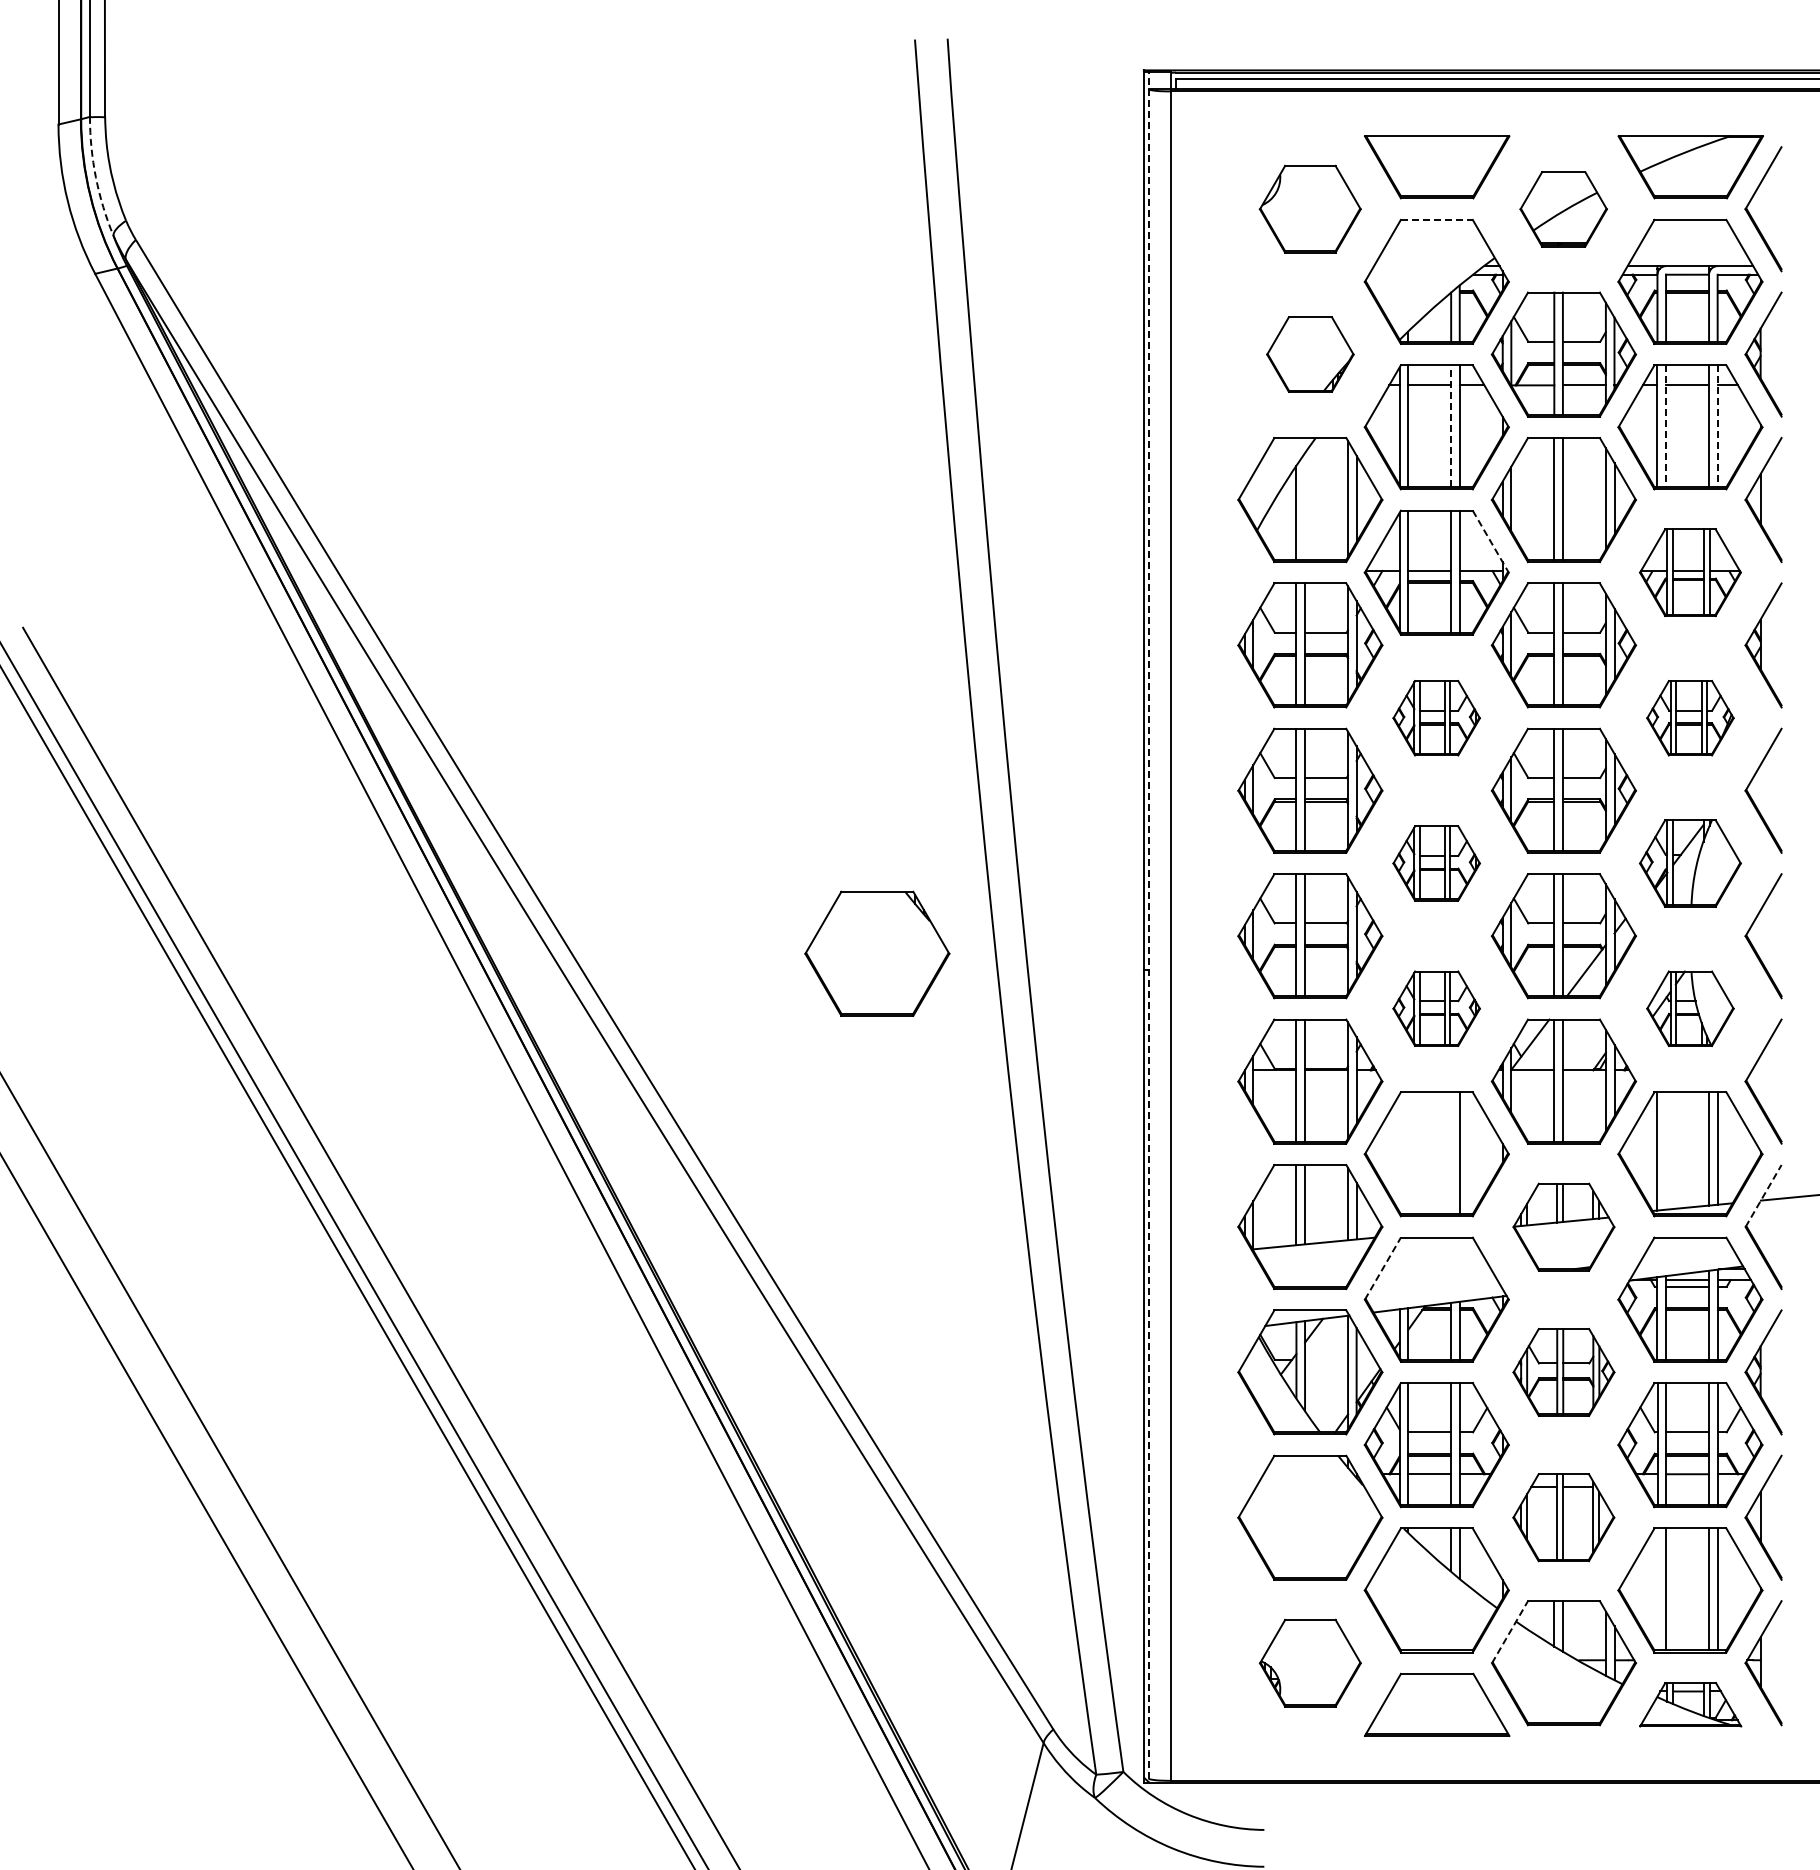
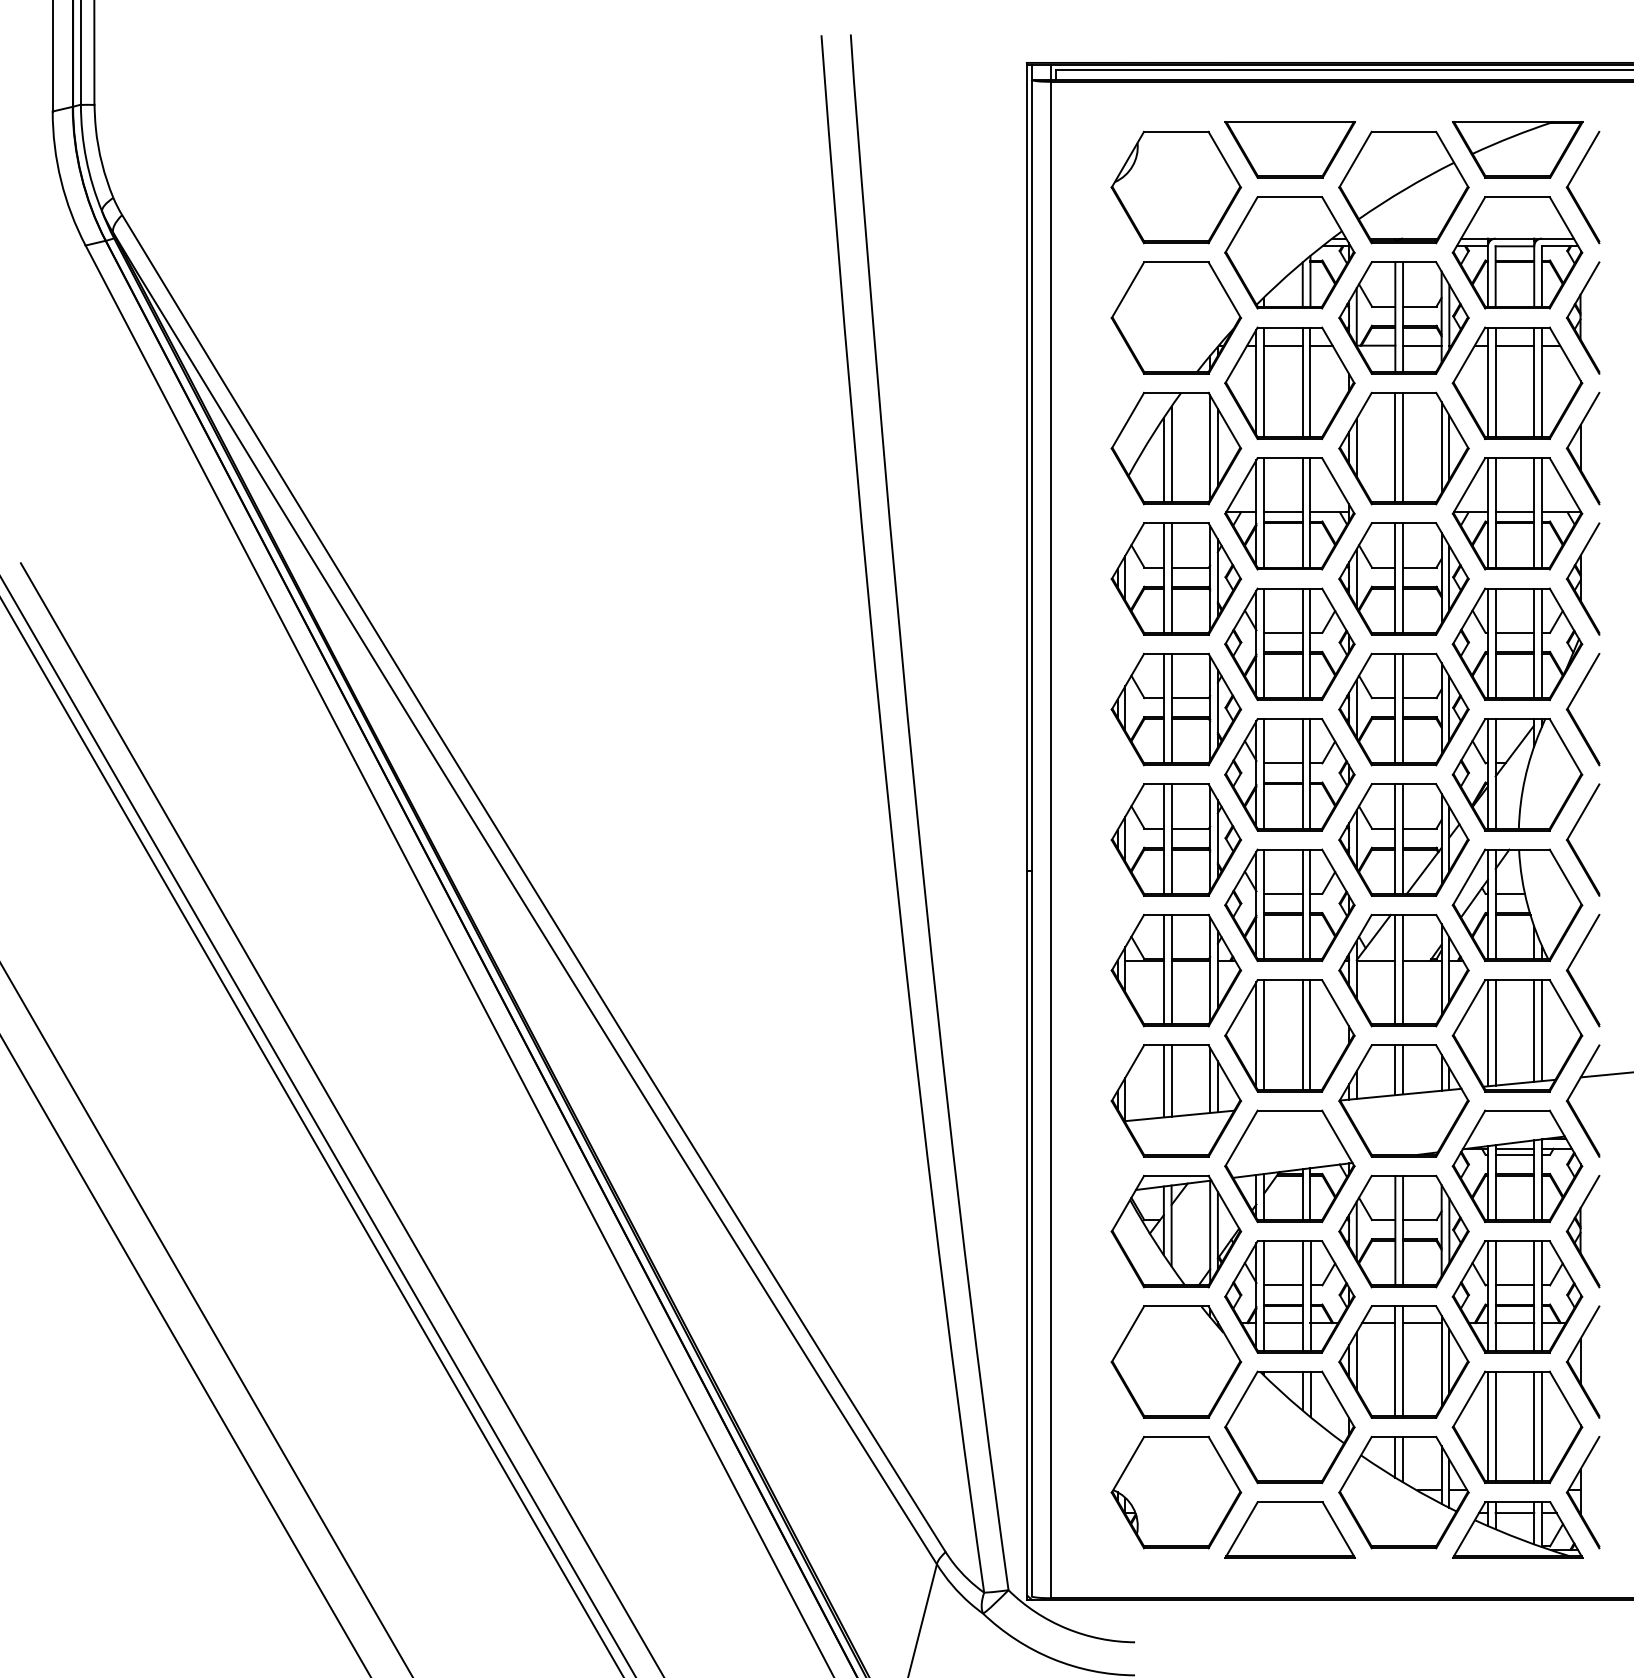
arc: (95, 177) -> (85, 159), dashed -> solid
part: (1310, 209) -> (1176, 187), size x1.43
part: (1563, 209) -> (1403, 187), size x1.67
line: (1436, 219) -> (1289, 196), dashed -> solid
part: (1310, 354) -> (1176, 317), size x1.67
line: (1451, 426) -> (1303, 382), dashed -> solid
line: (1666, 426) -> (1496, 382), dashed -> solid
line: (1717, 426) -> (1541, 382), dashed -> solid
line: (1305, 506) -> (1172, 454), added
line: (1490, 541) -> (1338, 485), dashed -> solid
part: (1690, 572) -> (1517, 513), size x1.43
part: (1436, 718) -> (1289, 644), size x1.67
part: (1690, 718) -> (1517, 644), size x1.67
part: (1436, 863) -> (1289, 774), size x1.67
part: (1690, 863) -> (1517, 774), size x1.43
line: (1149, 924) -> (1031, 829), dashed -> solid
part: (877, 953) -> (787, 855), removed
part: (1436, 1008) -> (1289, 904), size x1.67
part: (1690, 1008) -> (1517, 904), size x1.67
line: (1666, 1150) -> (1496, 1032), added
line: (1399, 1153) -> (1256, 1035), added
line: (1408, 1153) -> (1264, 1035), added
line: (1451, 1153) -> (1303, 1035), added
line: (1763, 1196) -> (1583, 1073), dashed -> solid
part: (1563, 1227) -> (1403, 1101), size x1.43
line: (1382, 1268) -> (1241, 1138), dashed -> solid
part: (1563, 1372) -> (1403, 1231), size x1.43
part: (1563, 1517) -> (1403, 1361), size x1.43
line: (1657, 1589) -> (1487, 1426), added
line: (1509, 1632) -> (1355, 1465), dashed -> solid
part: (1310, 1663) -> (1176, 1492), size x1.43
part: (1690, 1704) -> (1517, 1529), size x1.43

